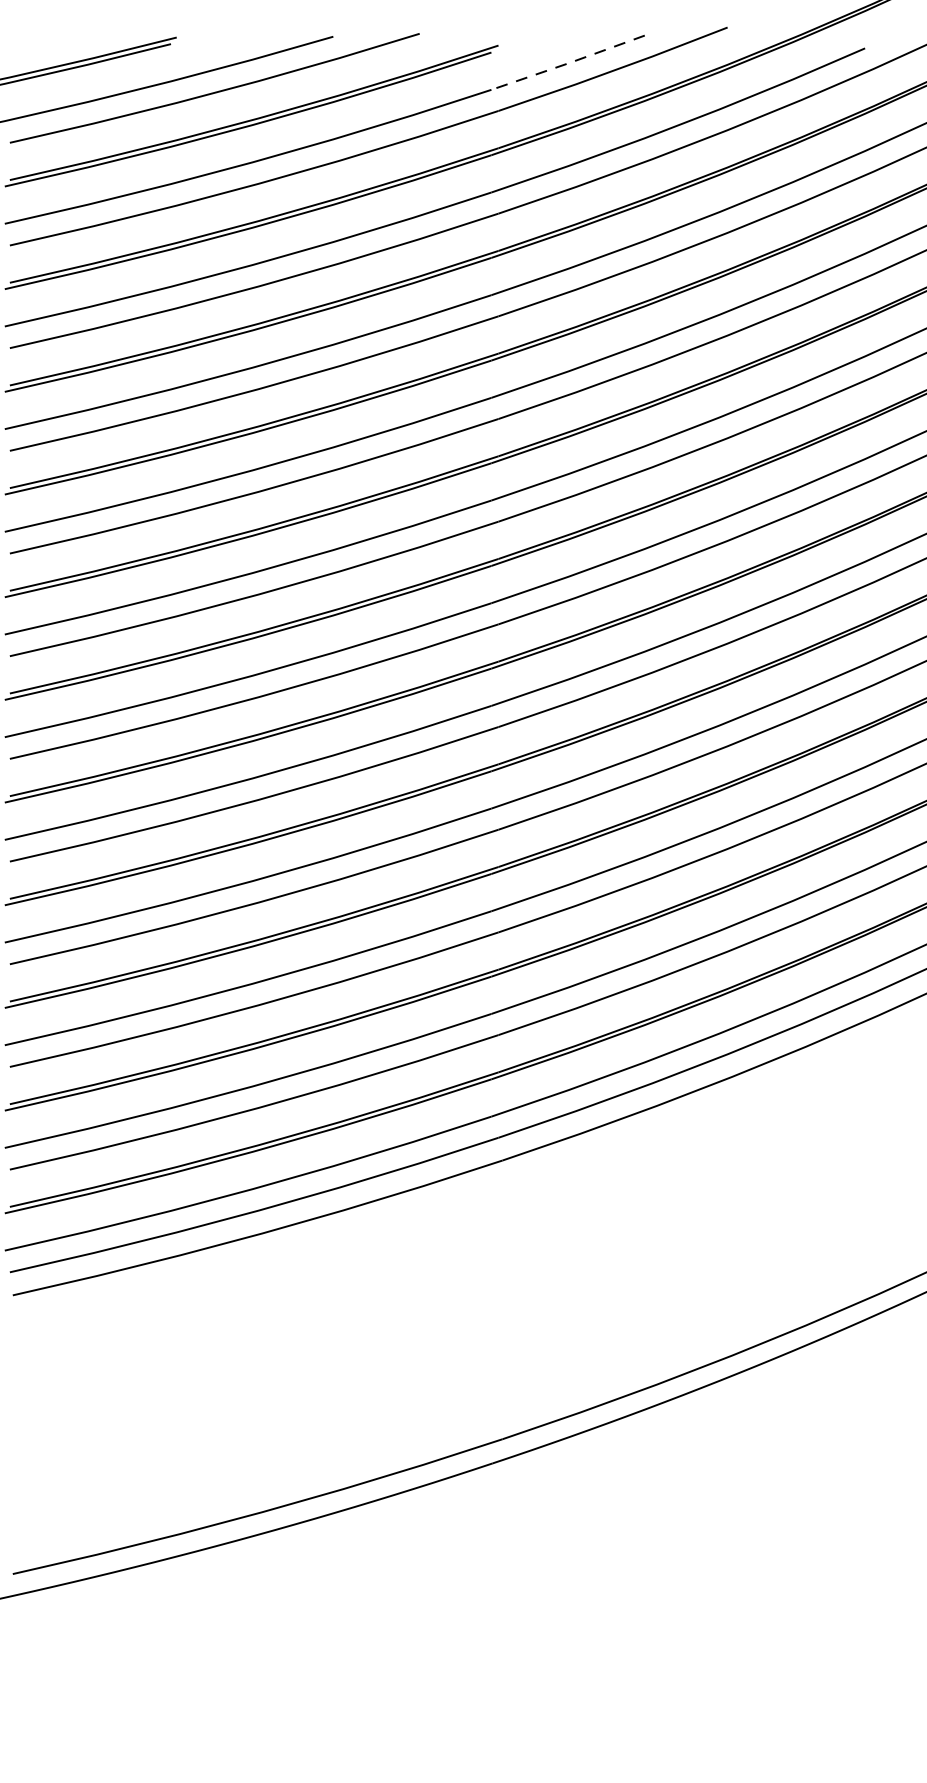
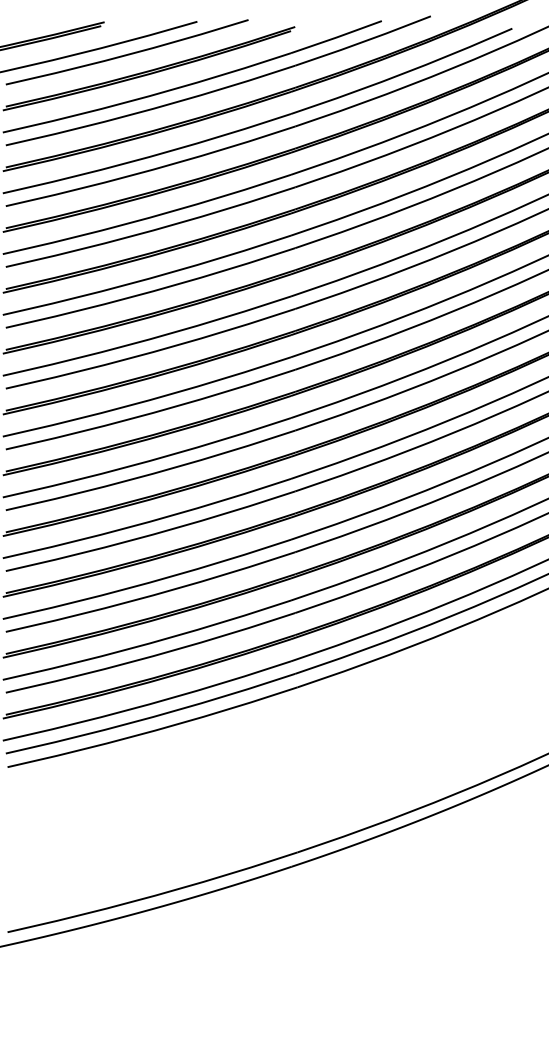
line: (568, 63) -> (336, 37), dashed -> solid

